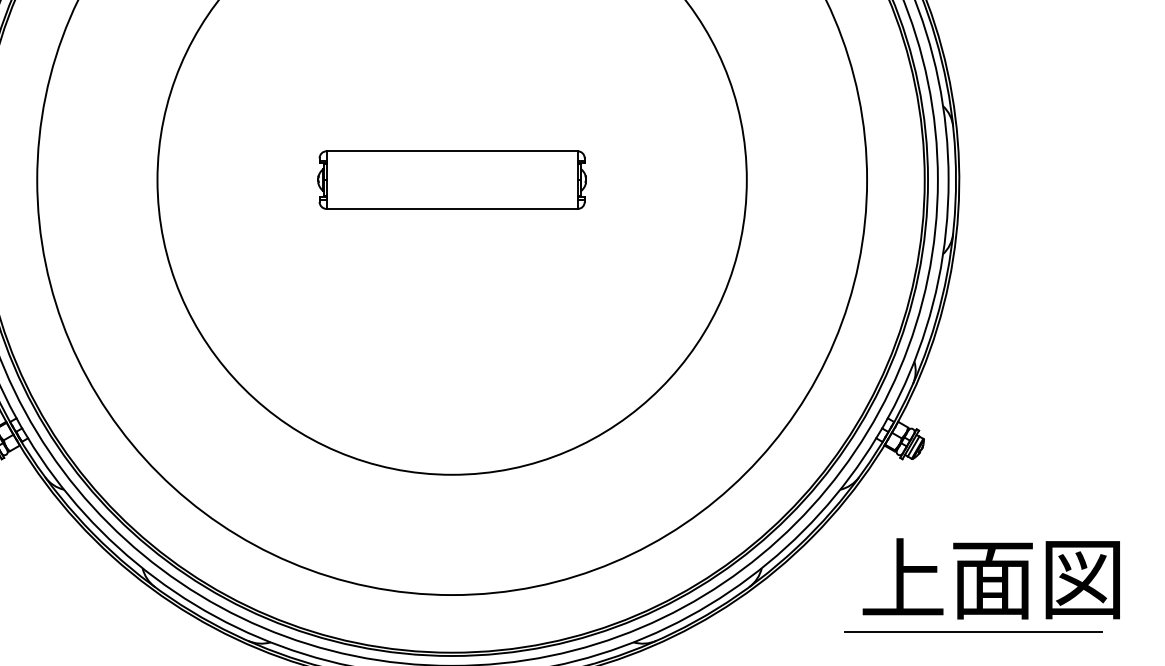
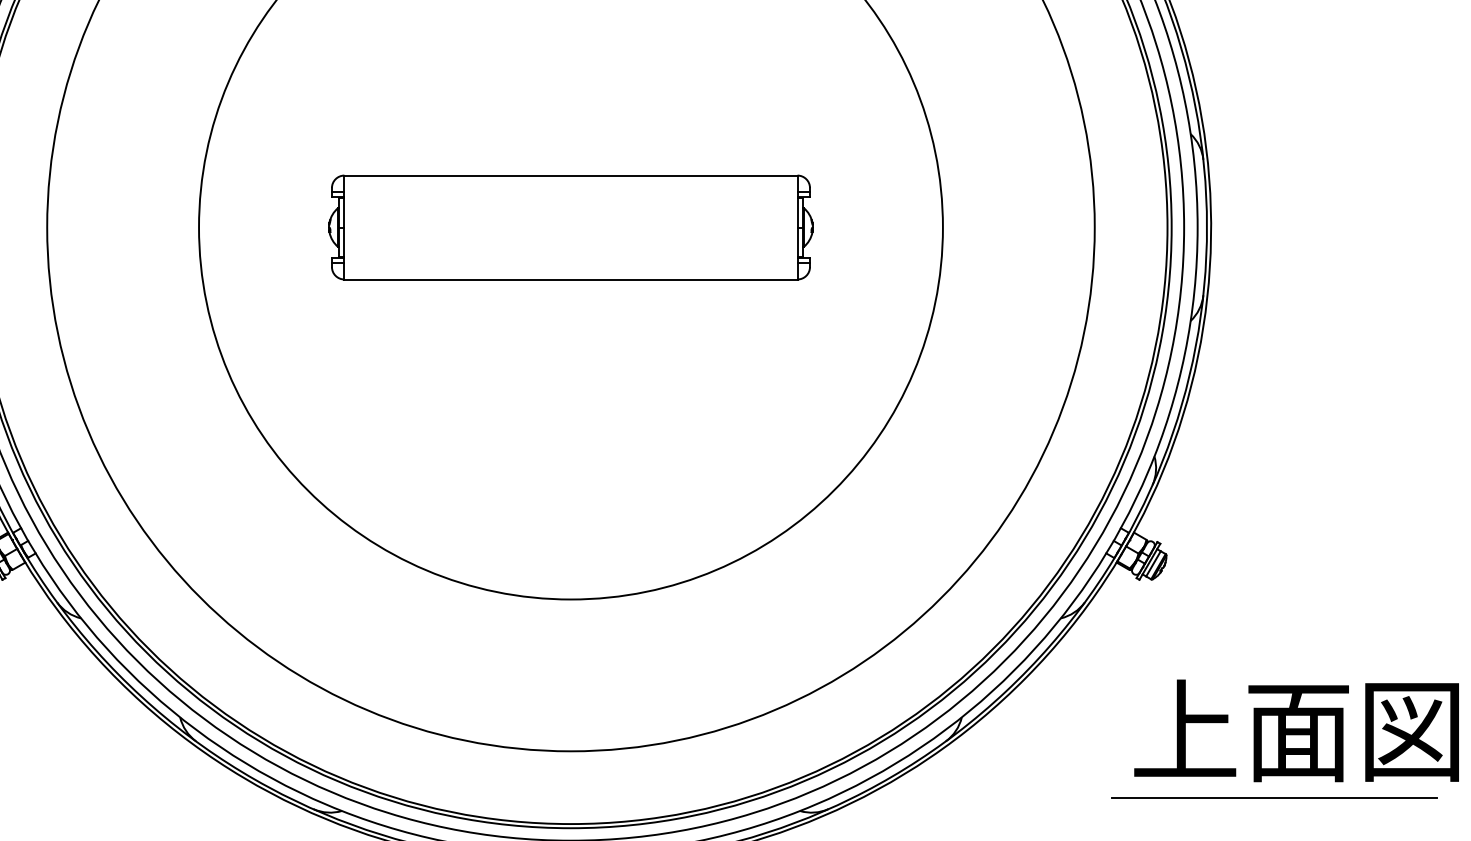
part: (451, 180) -> (570, 227), size x1.43
text: (991, 578) -> (1296, 730), moved
line: (973, 631) -> (1274, 797), moved

